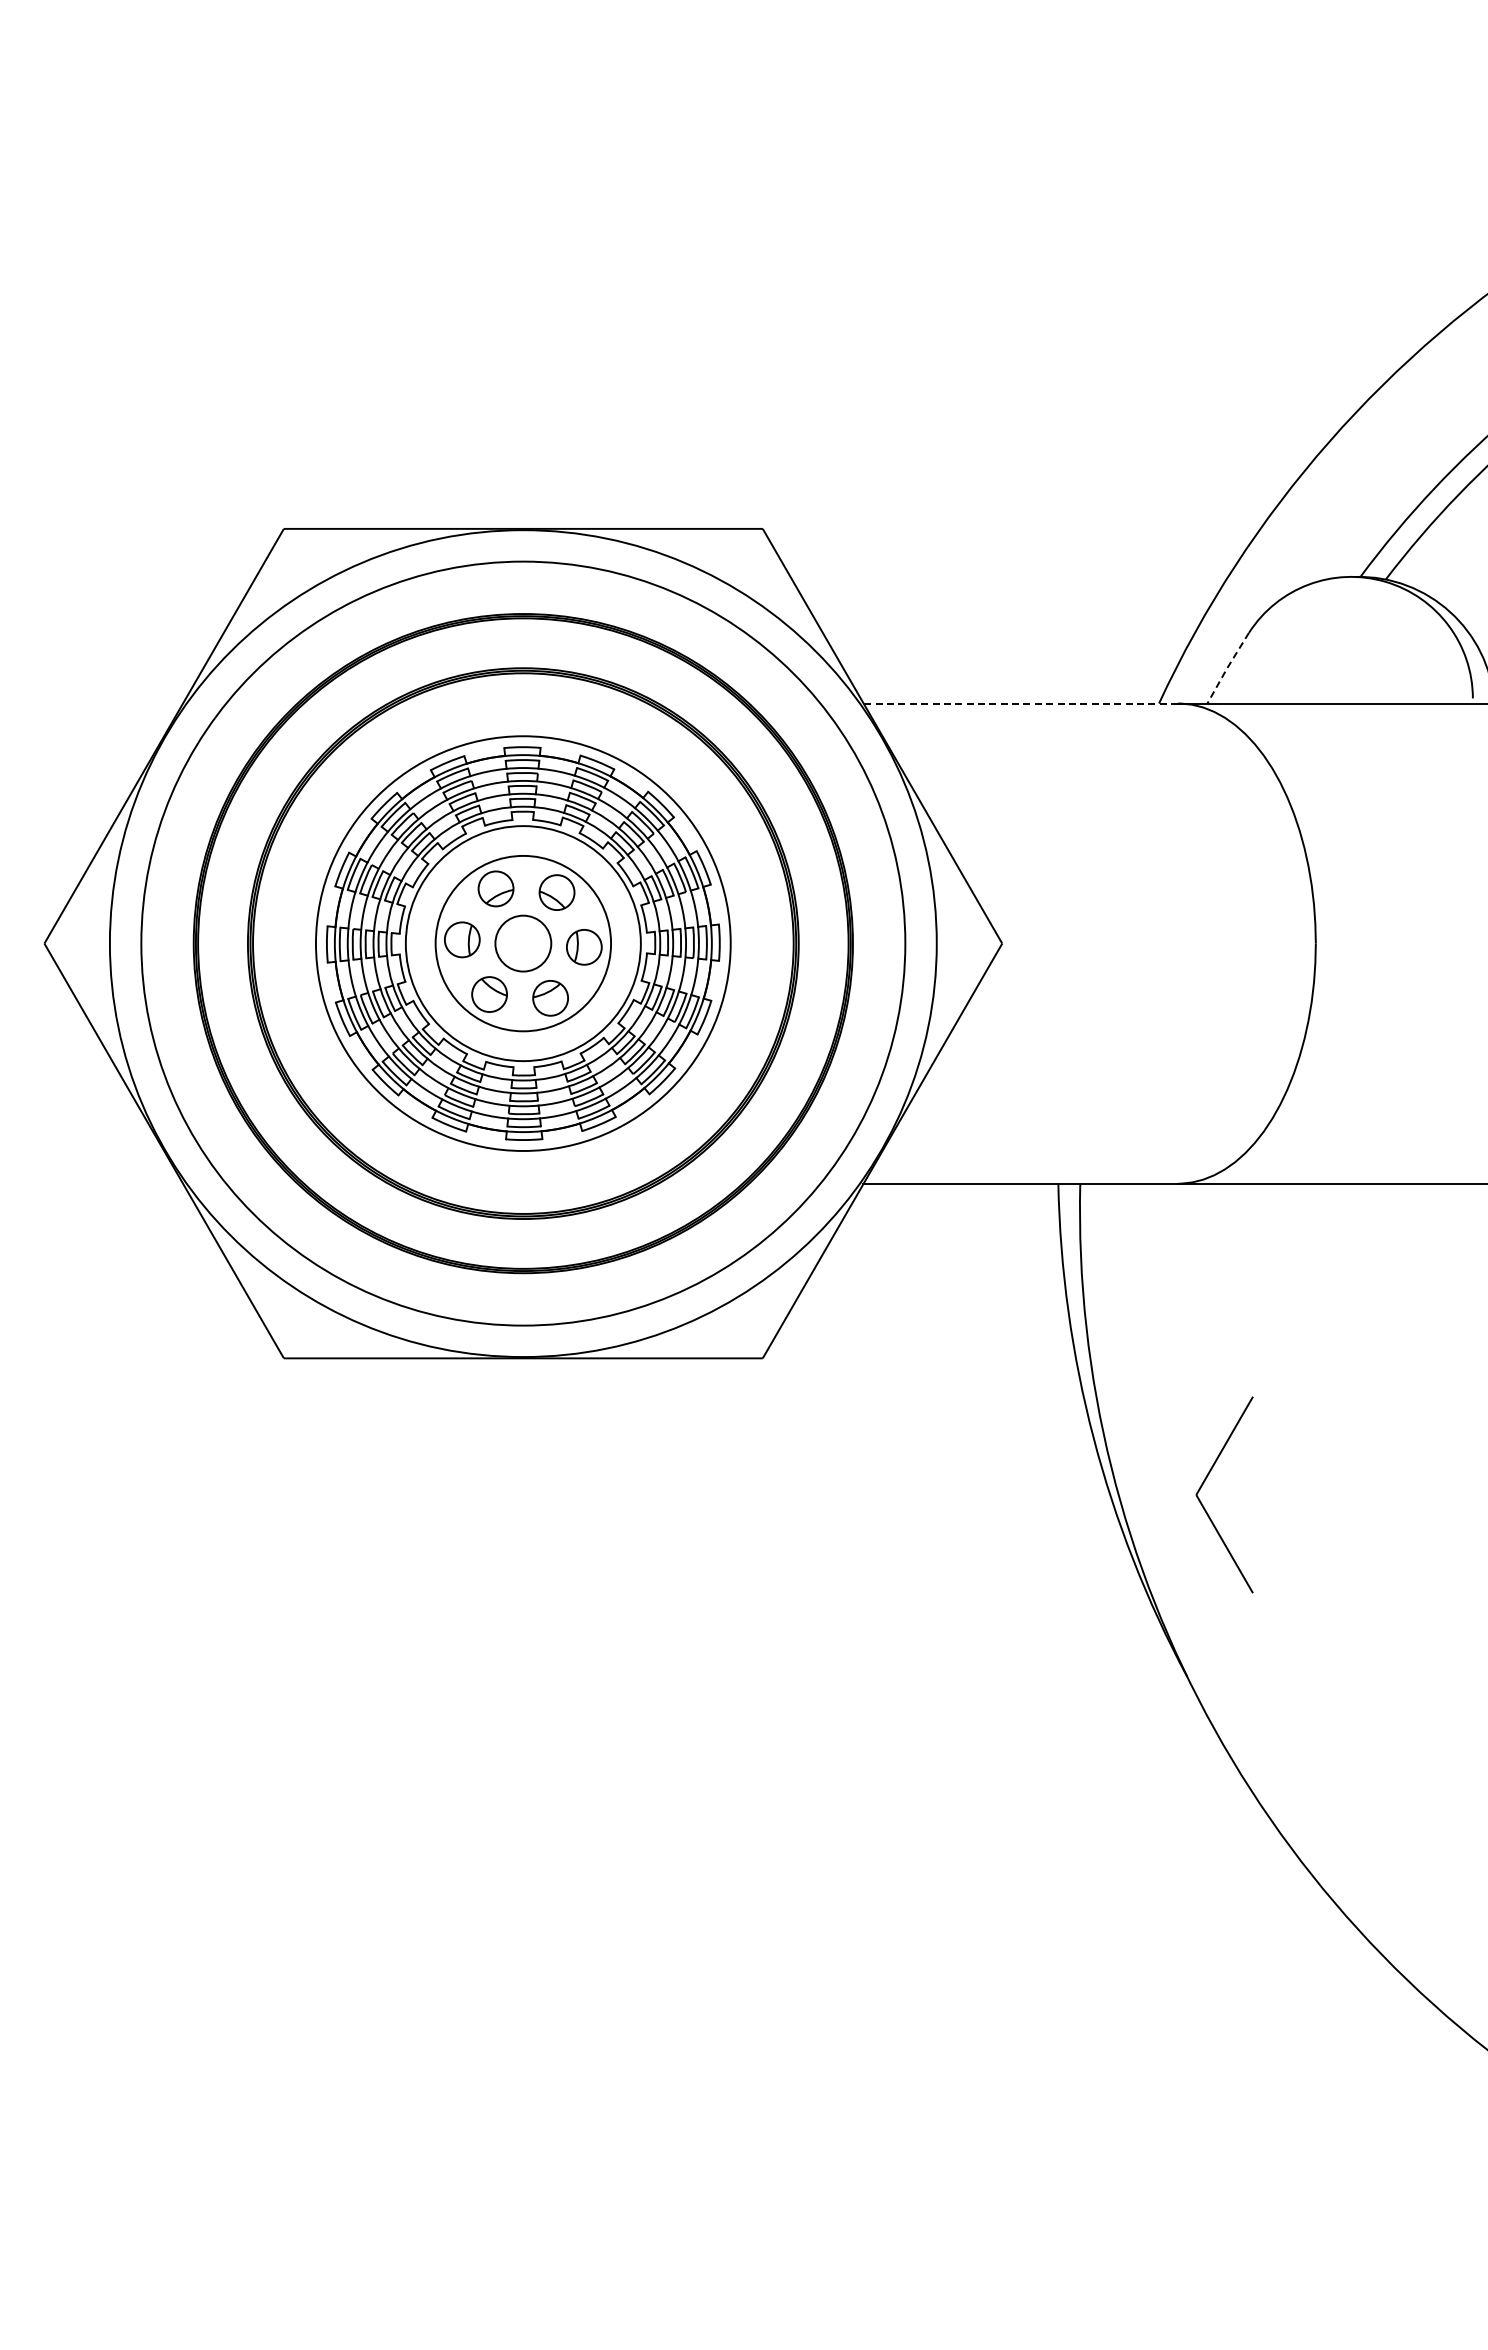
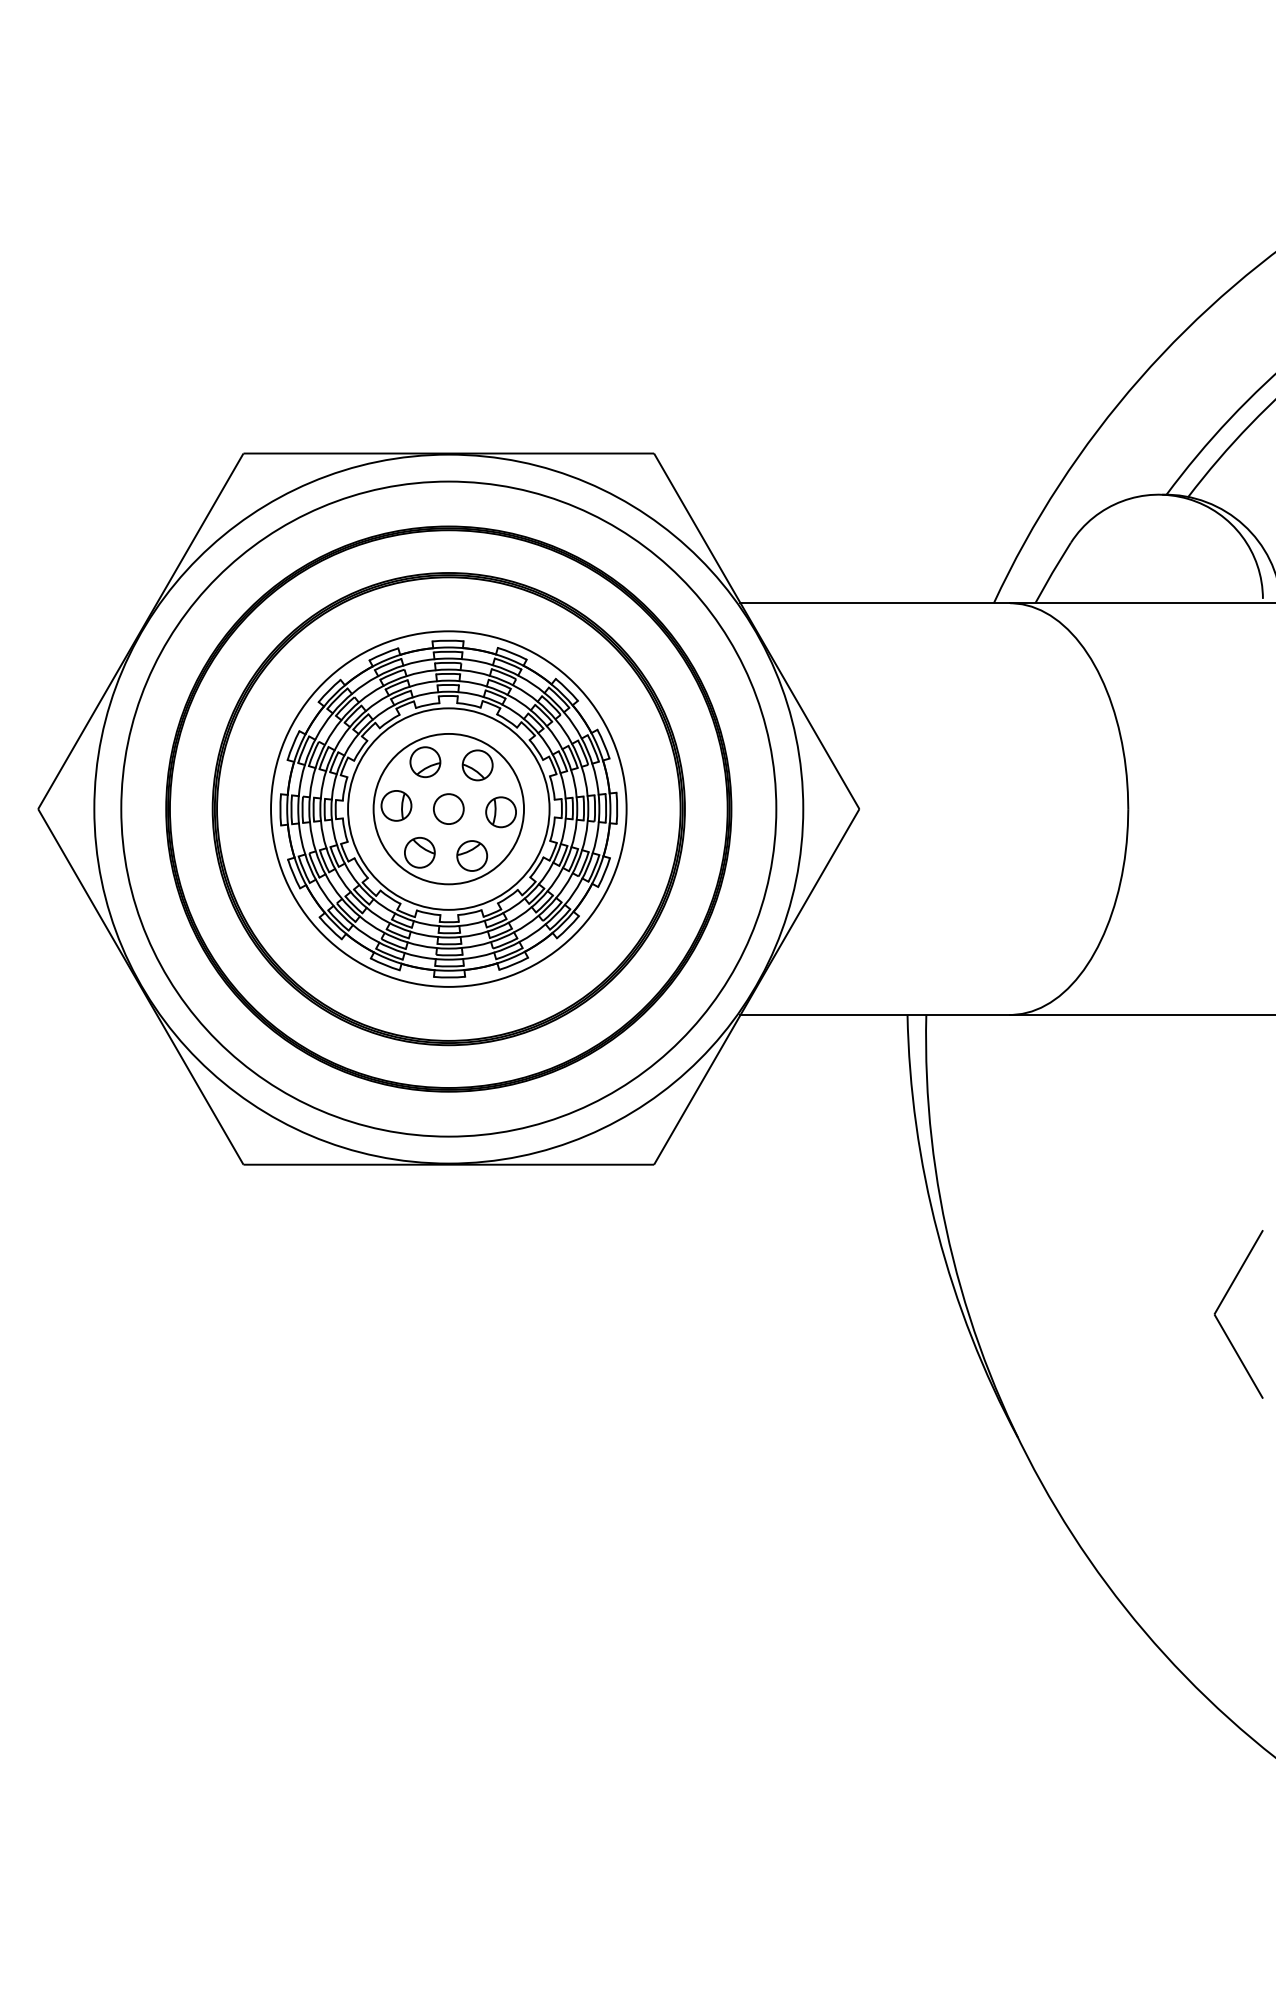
line: (1227, 668) -> (1052, 573), dashed -> solid
line: (1020, 703) -> (875, 603), dashed -> solid
circle: (522, 943) -> (448, 809), size x0.62
part: (1205, 1481) -> (1222, 1302), moved

